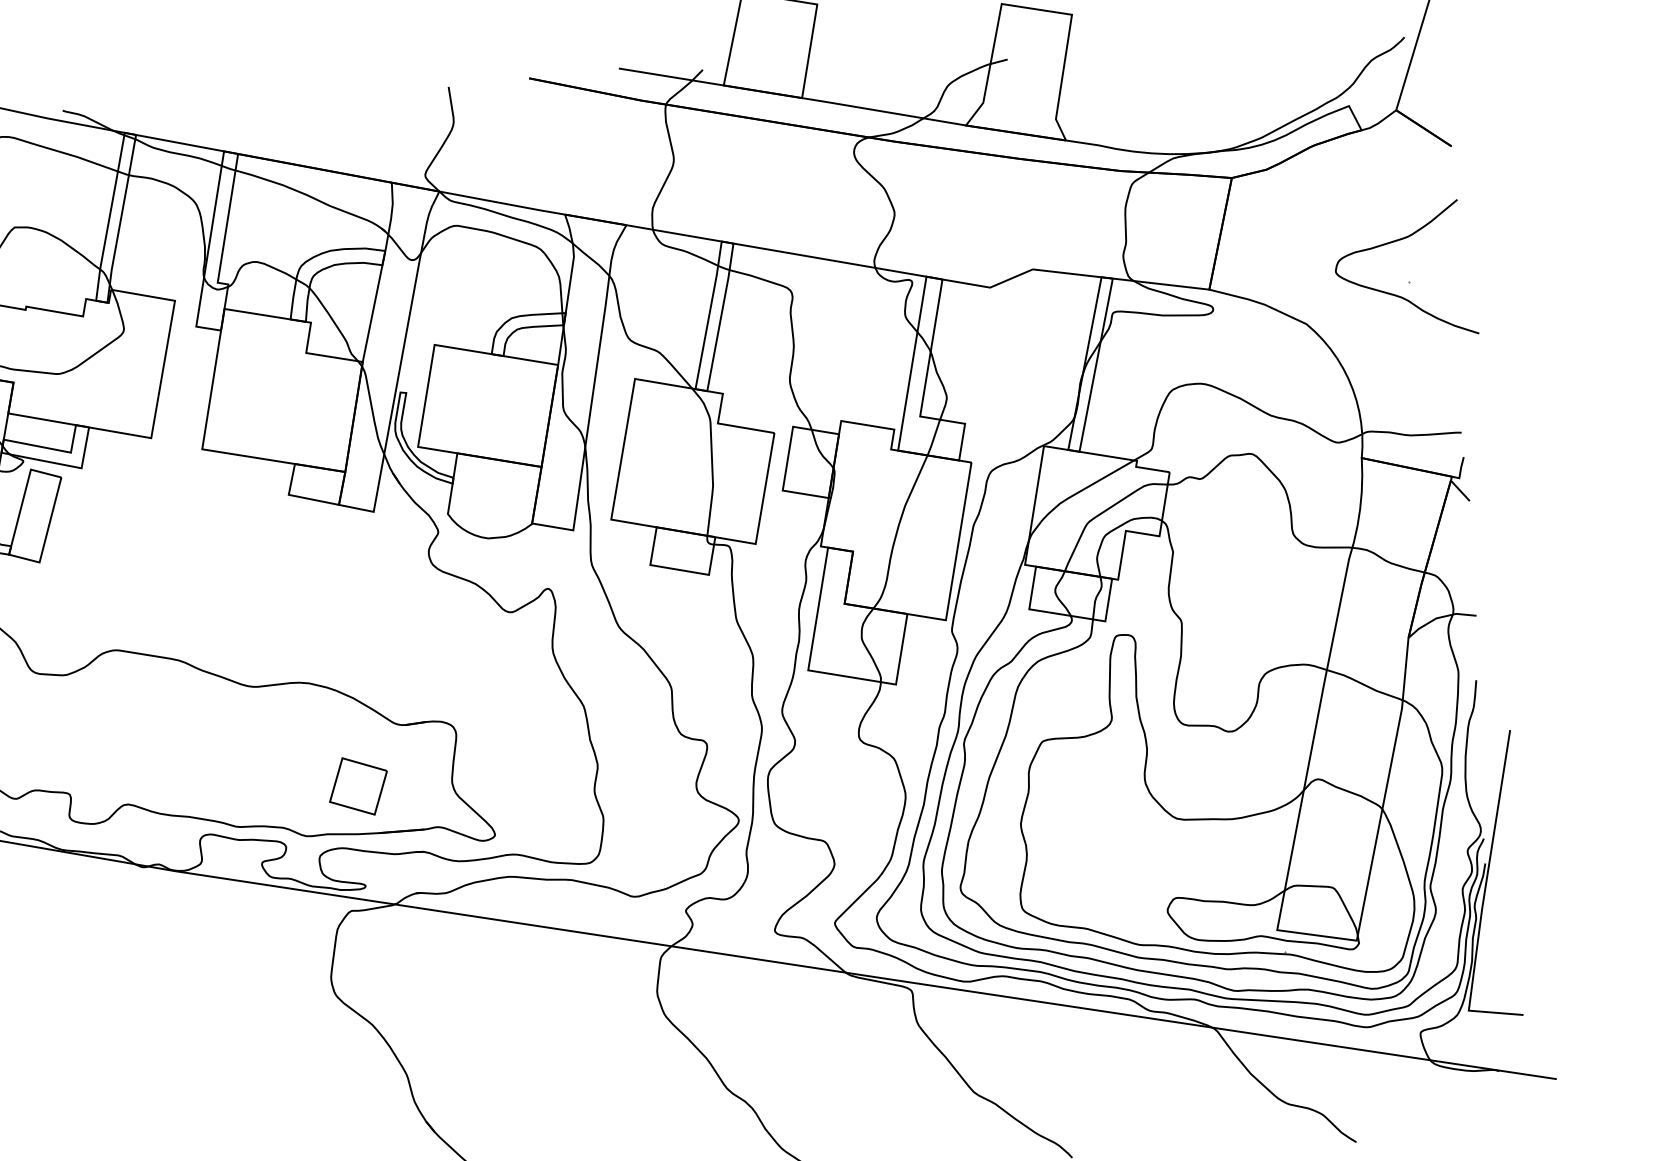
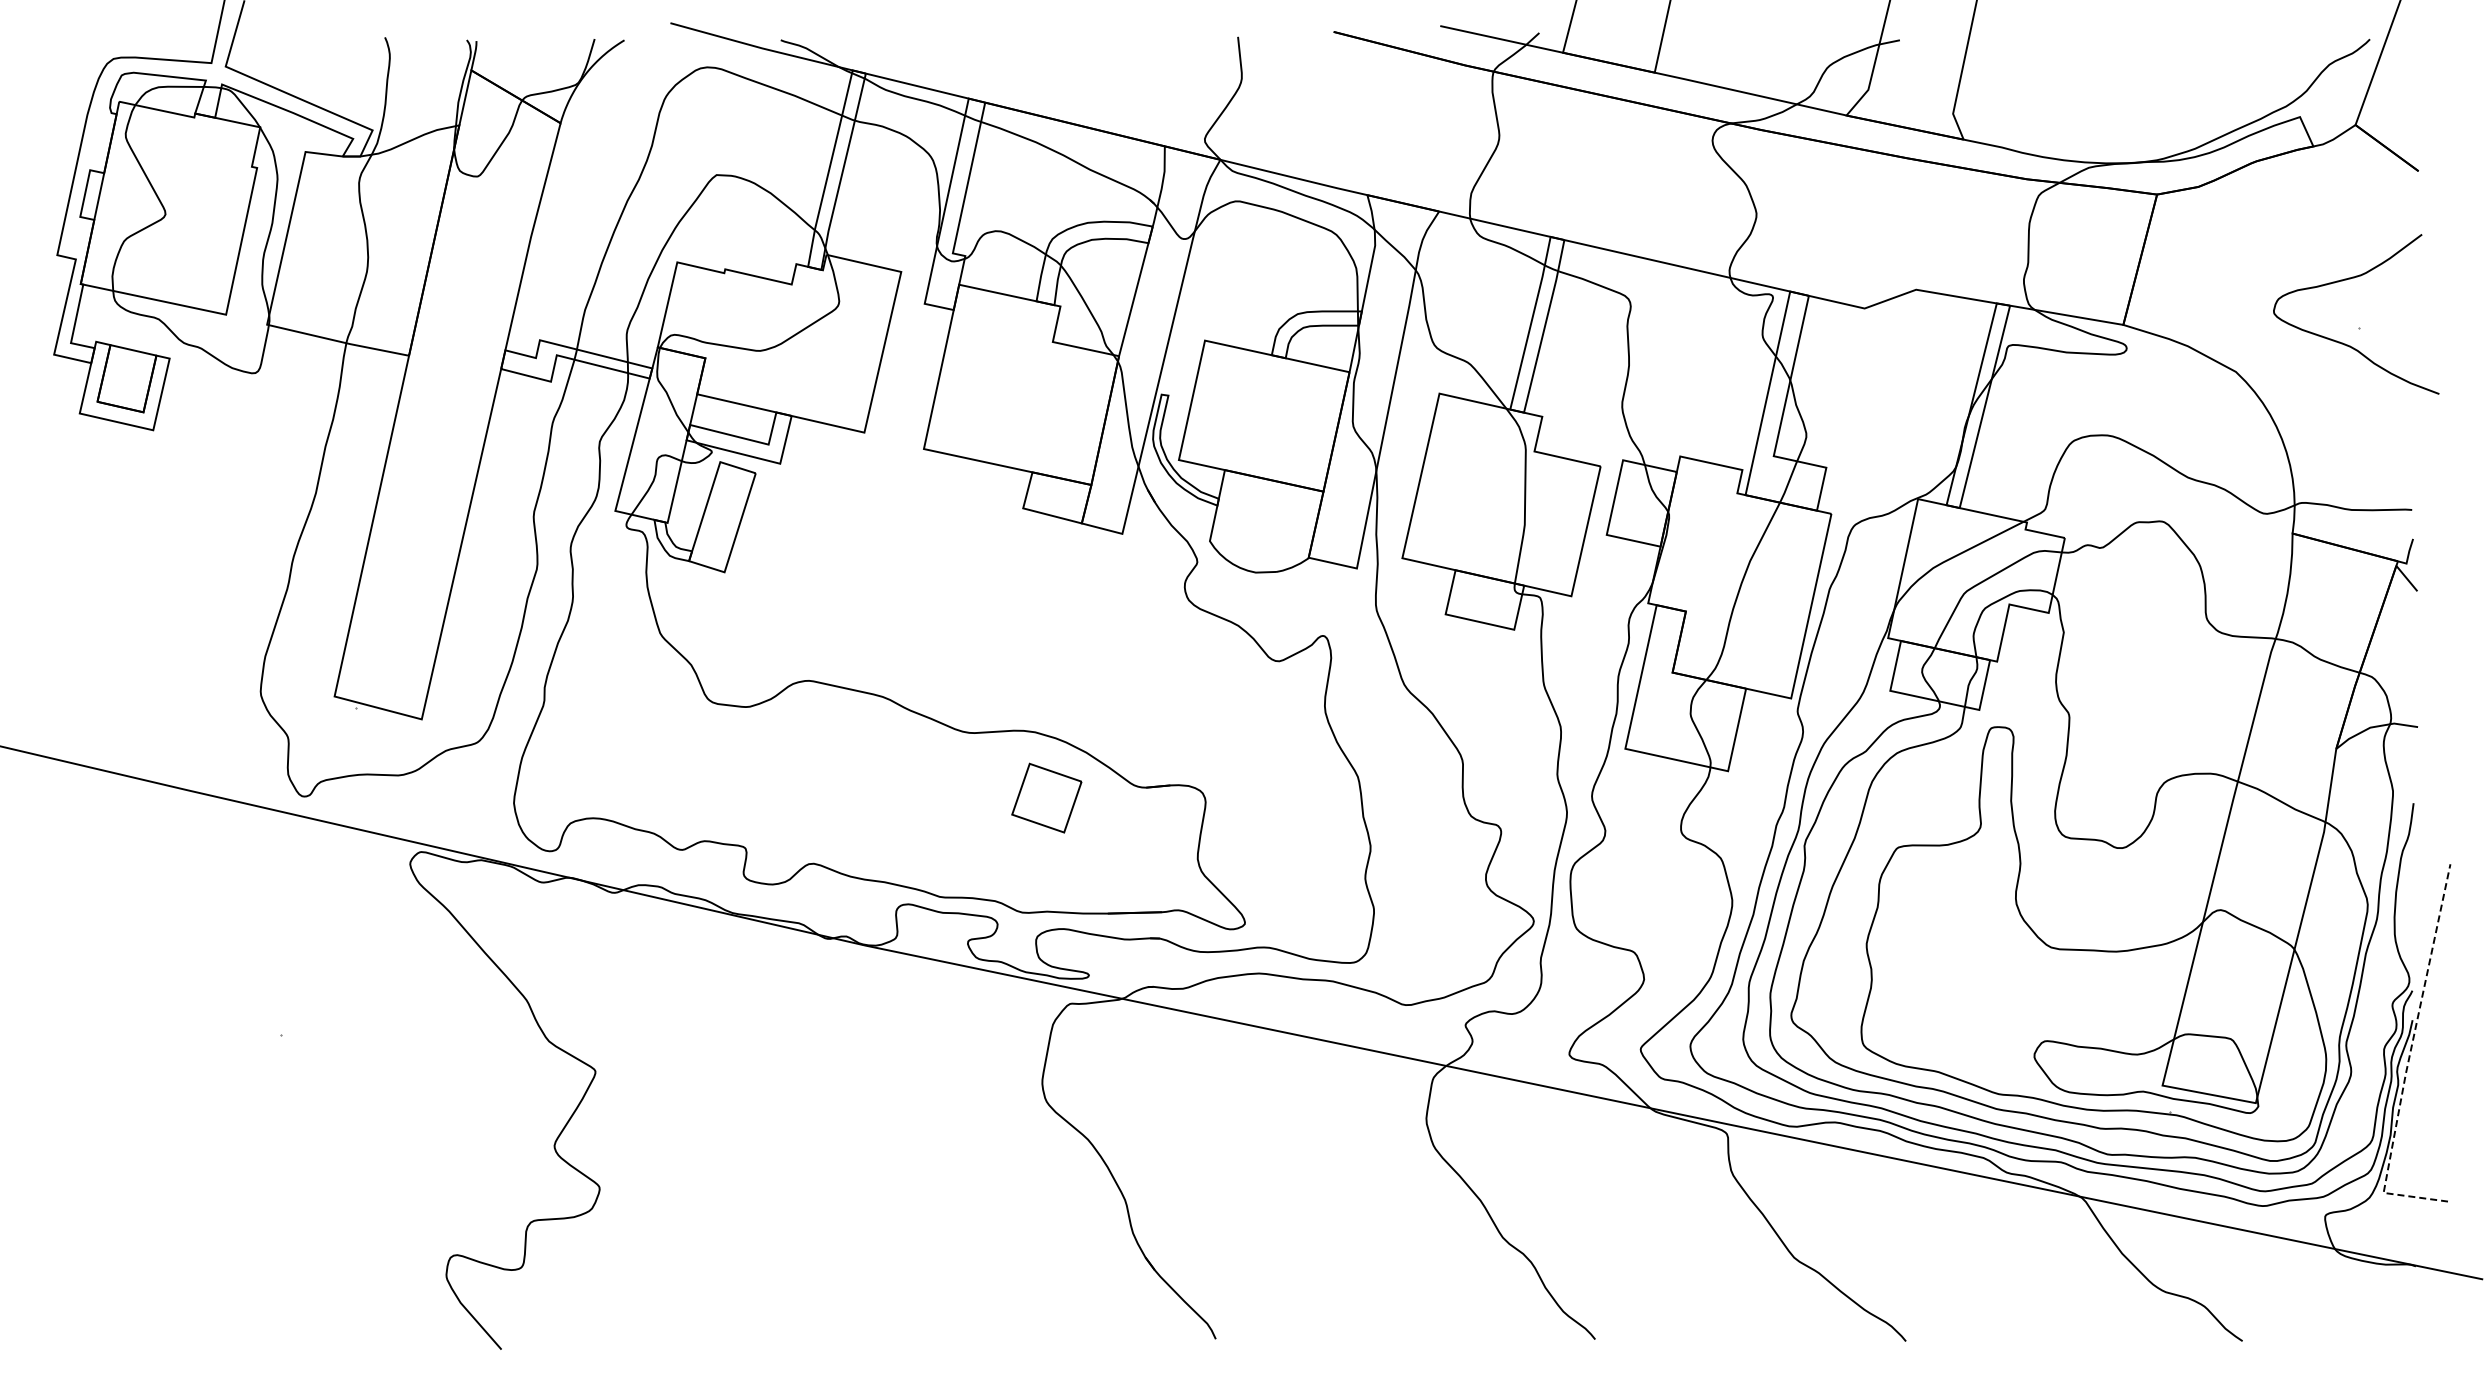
part: (358, 785) -> (1046, 797), moved
line: (1483, 897) -> (2408, 1060), solid -> dashed

